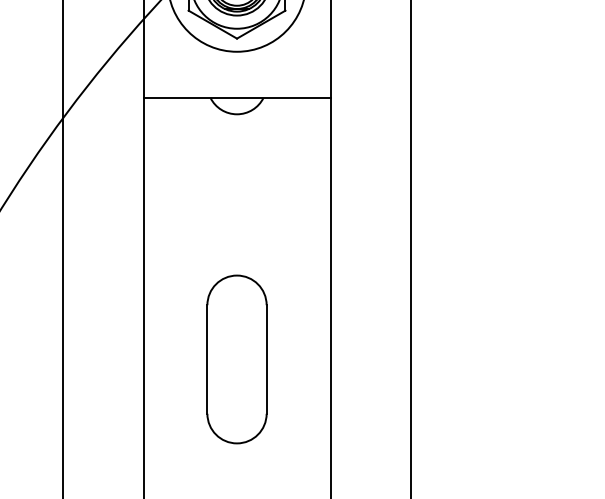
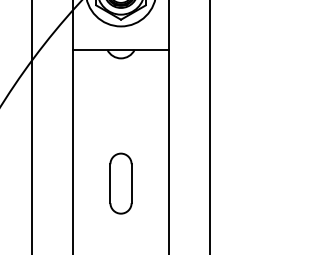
part: (235, 359) -> (120, 183), size x0.7

